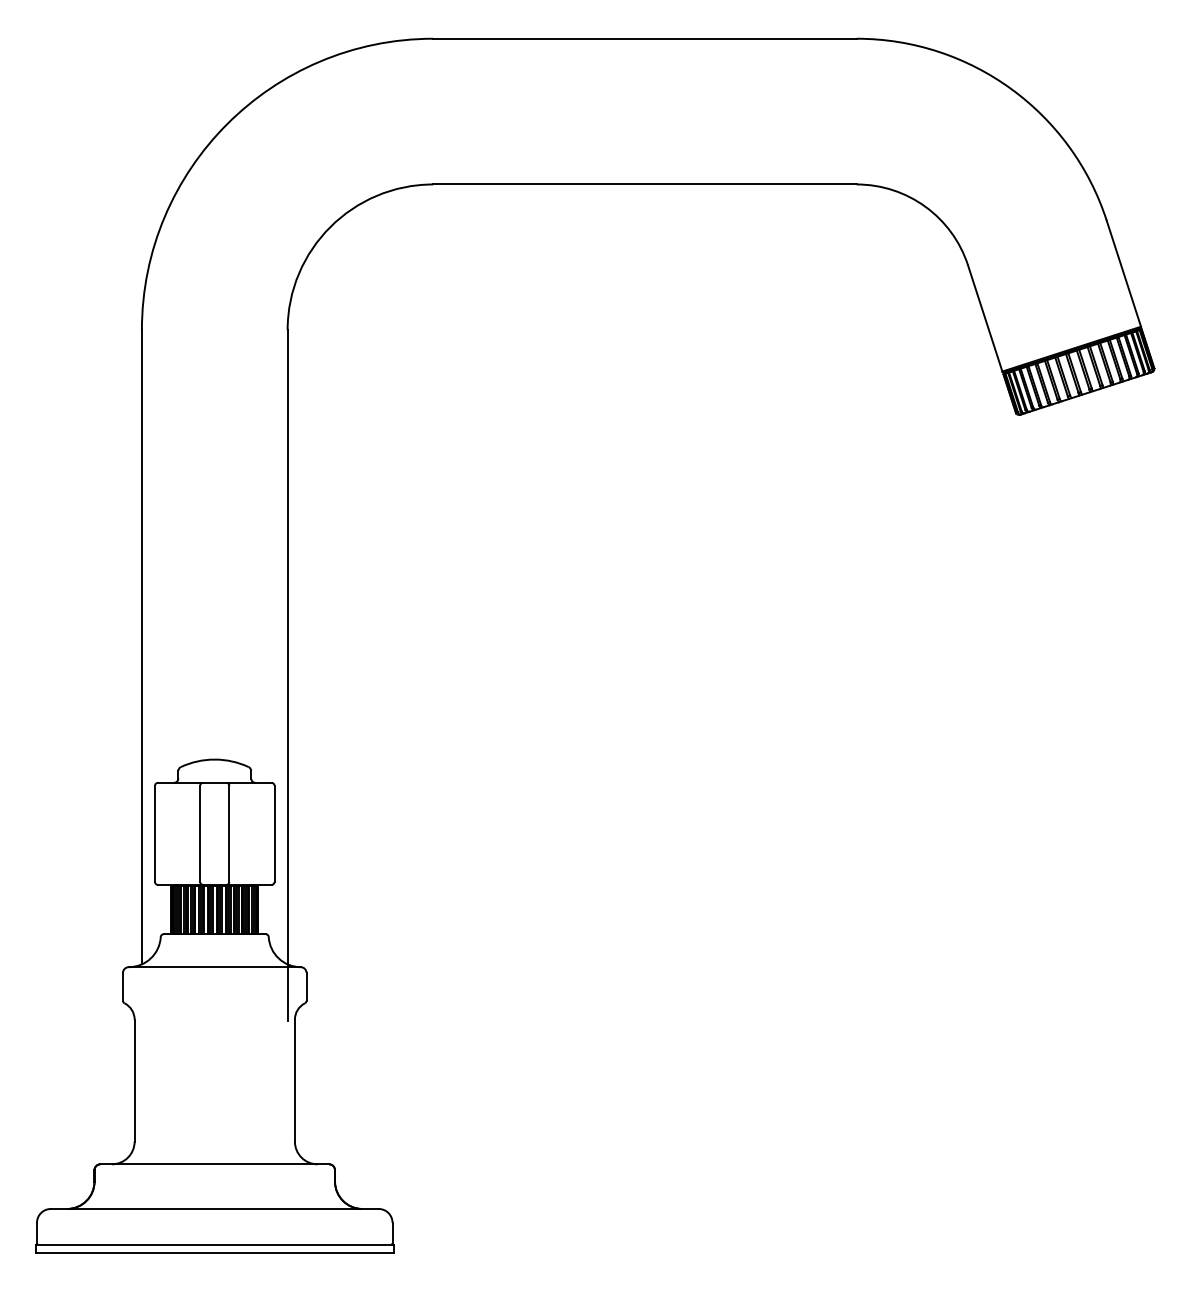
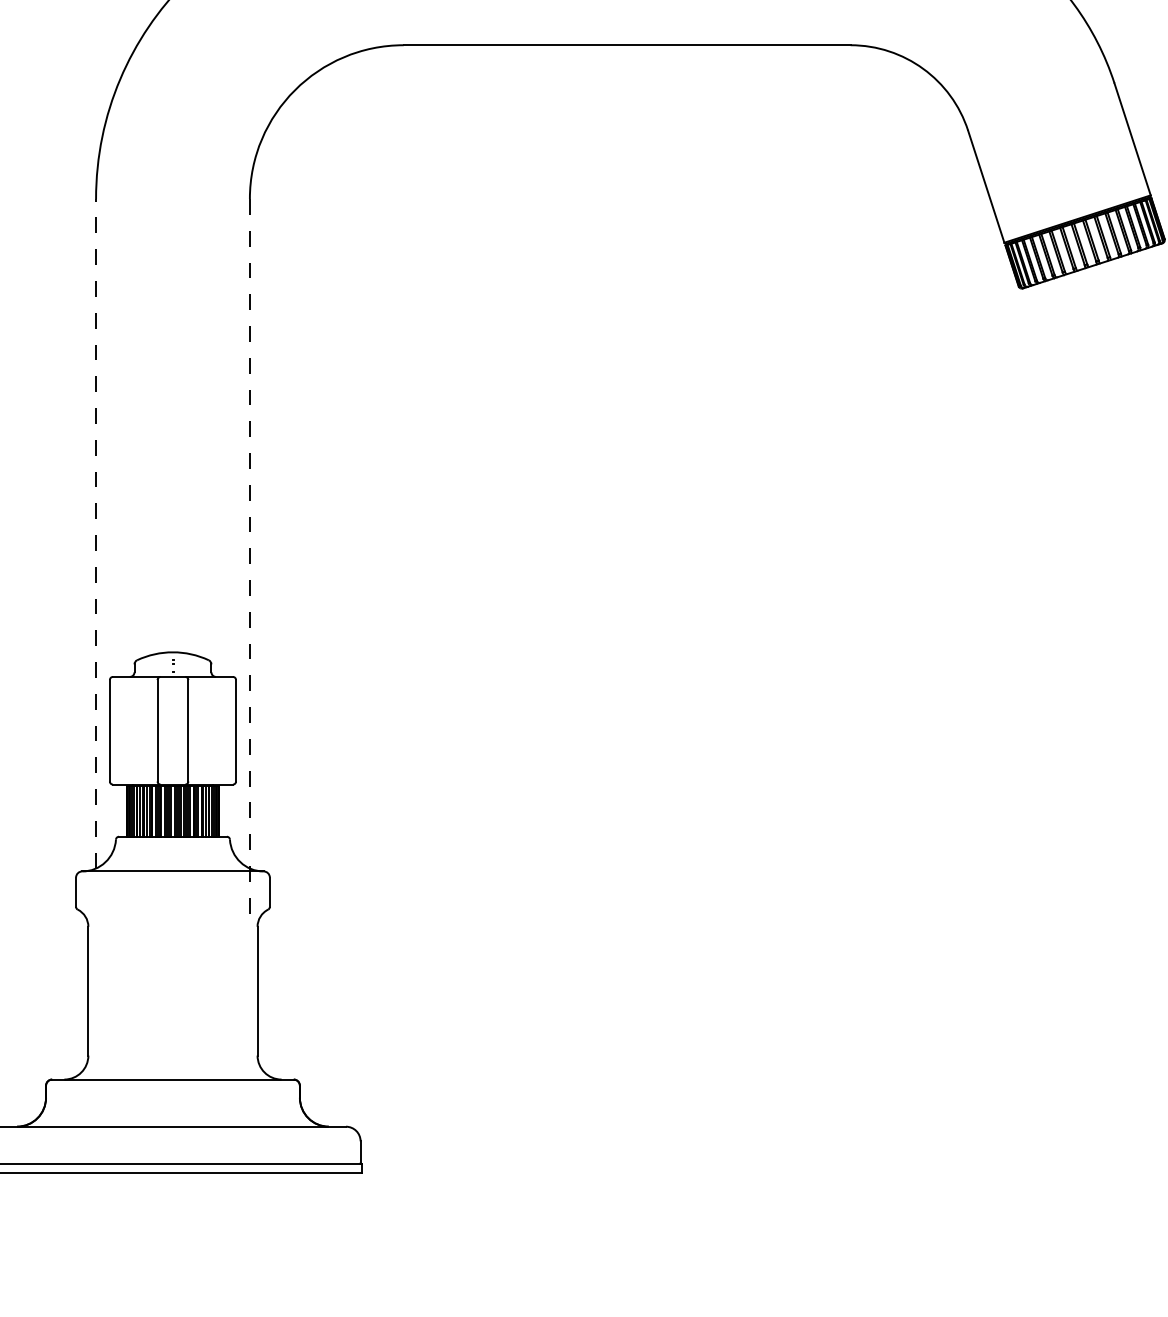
line: (141, 646) -> (95, 532), solid -> dashed
line: (287, 676) -> (249, 564), solid -> dashed

